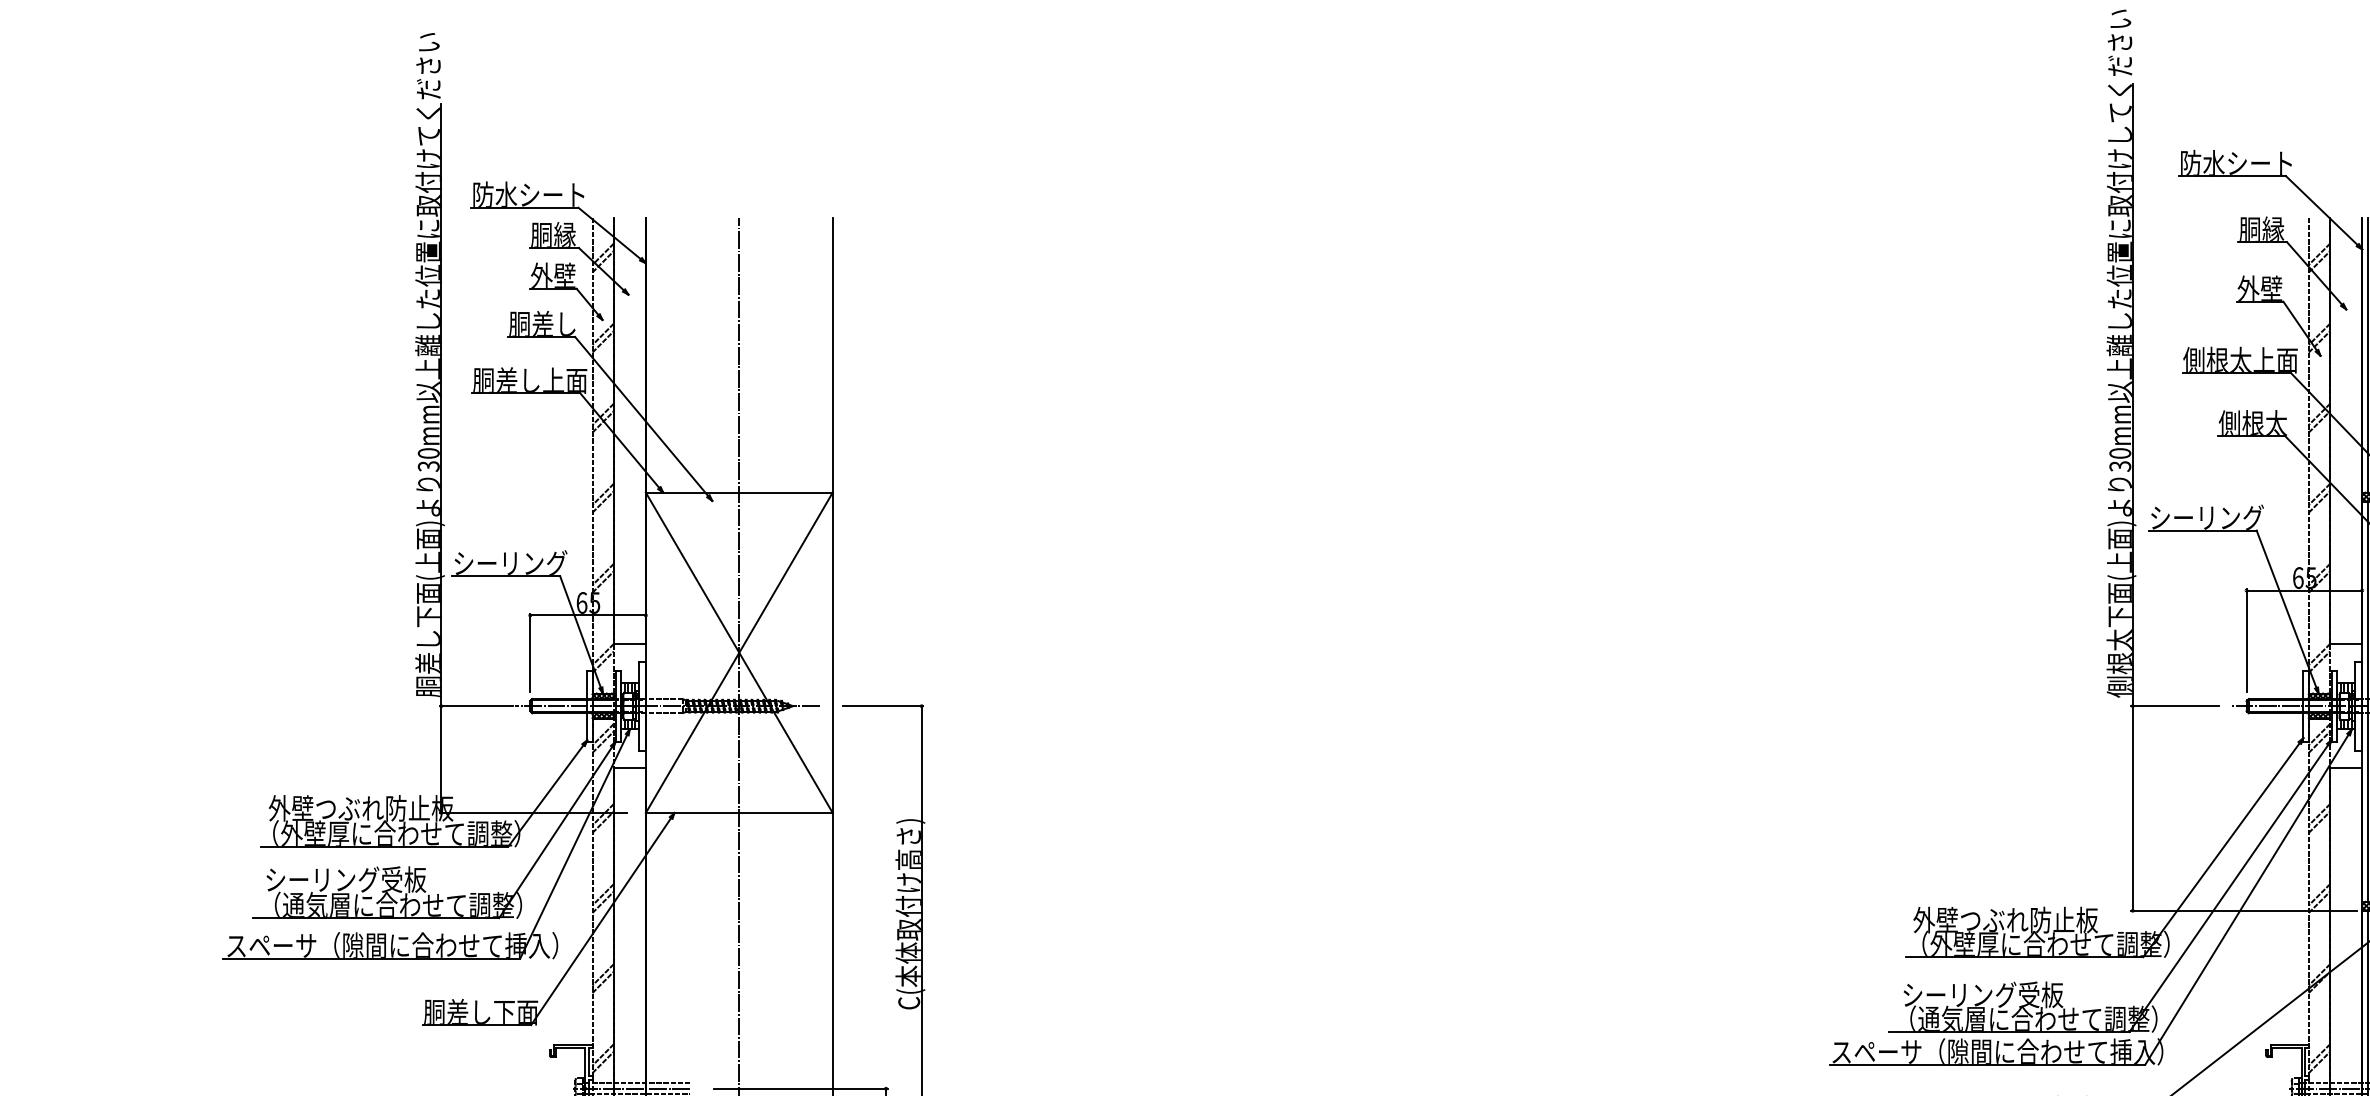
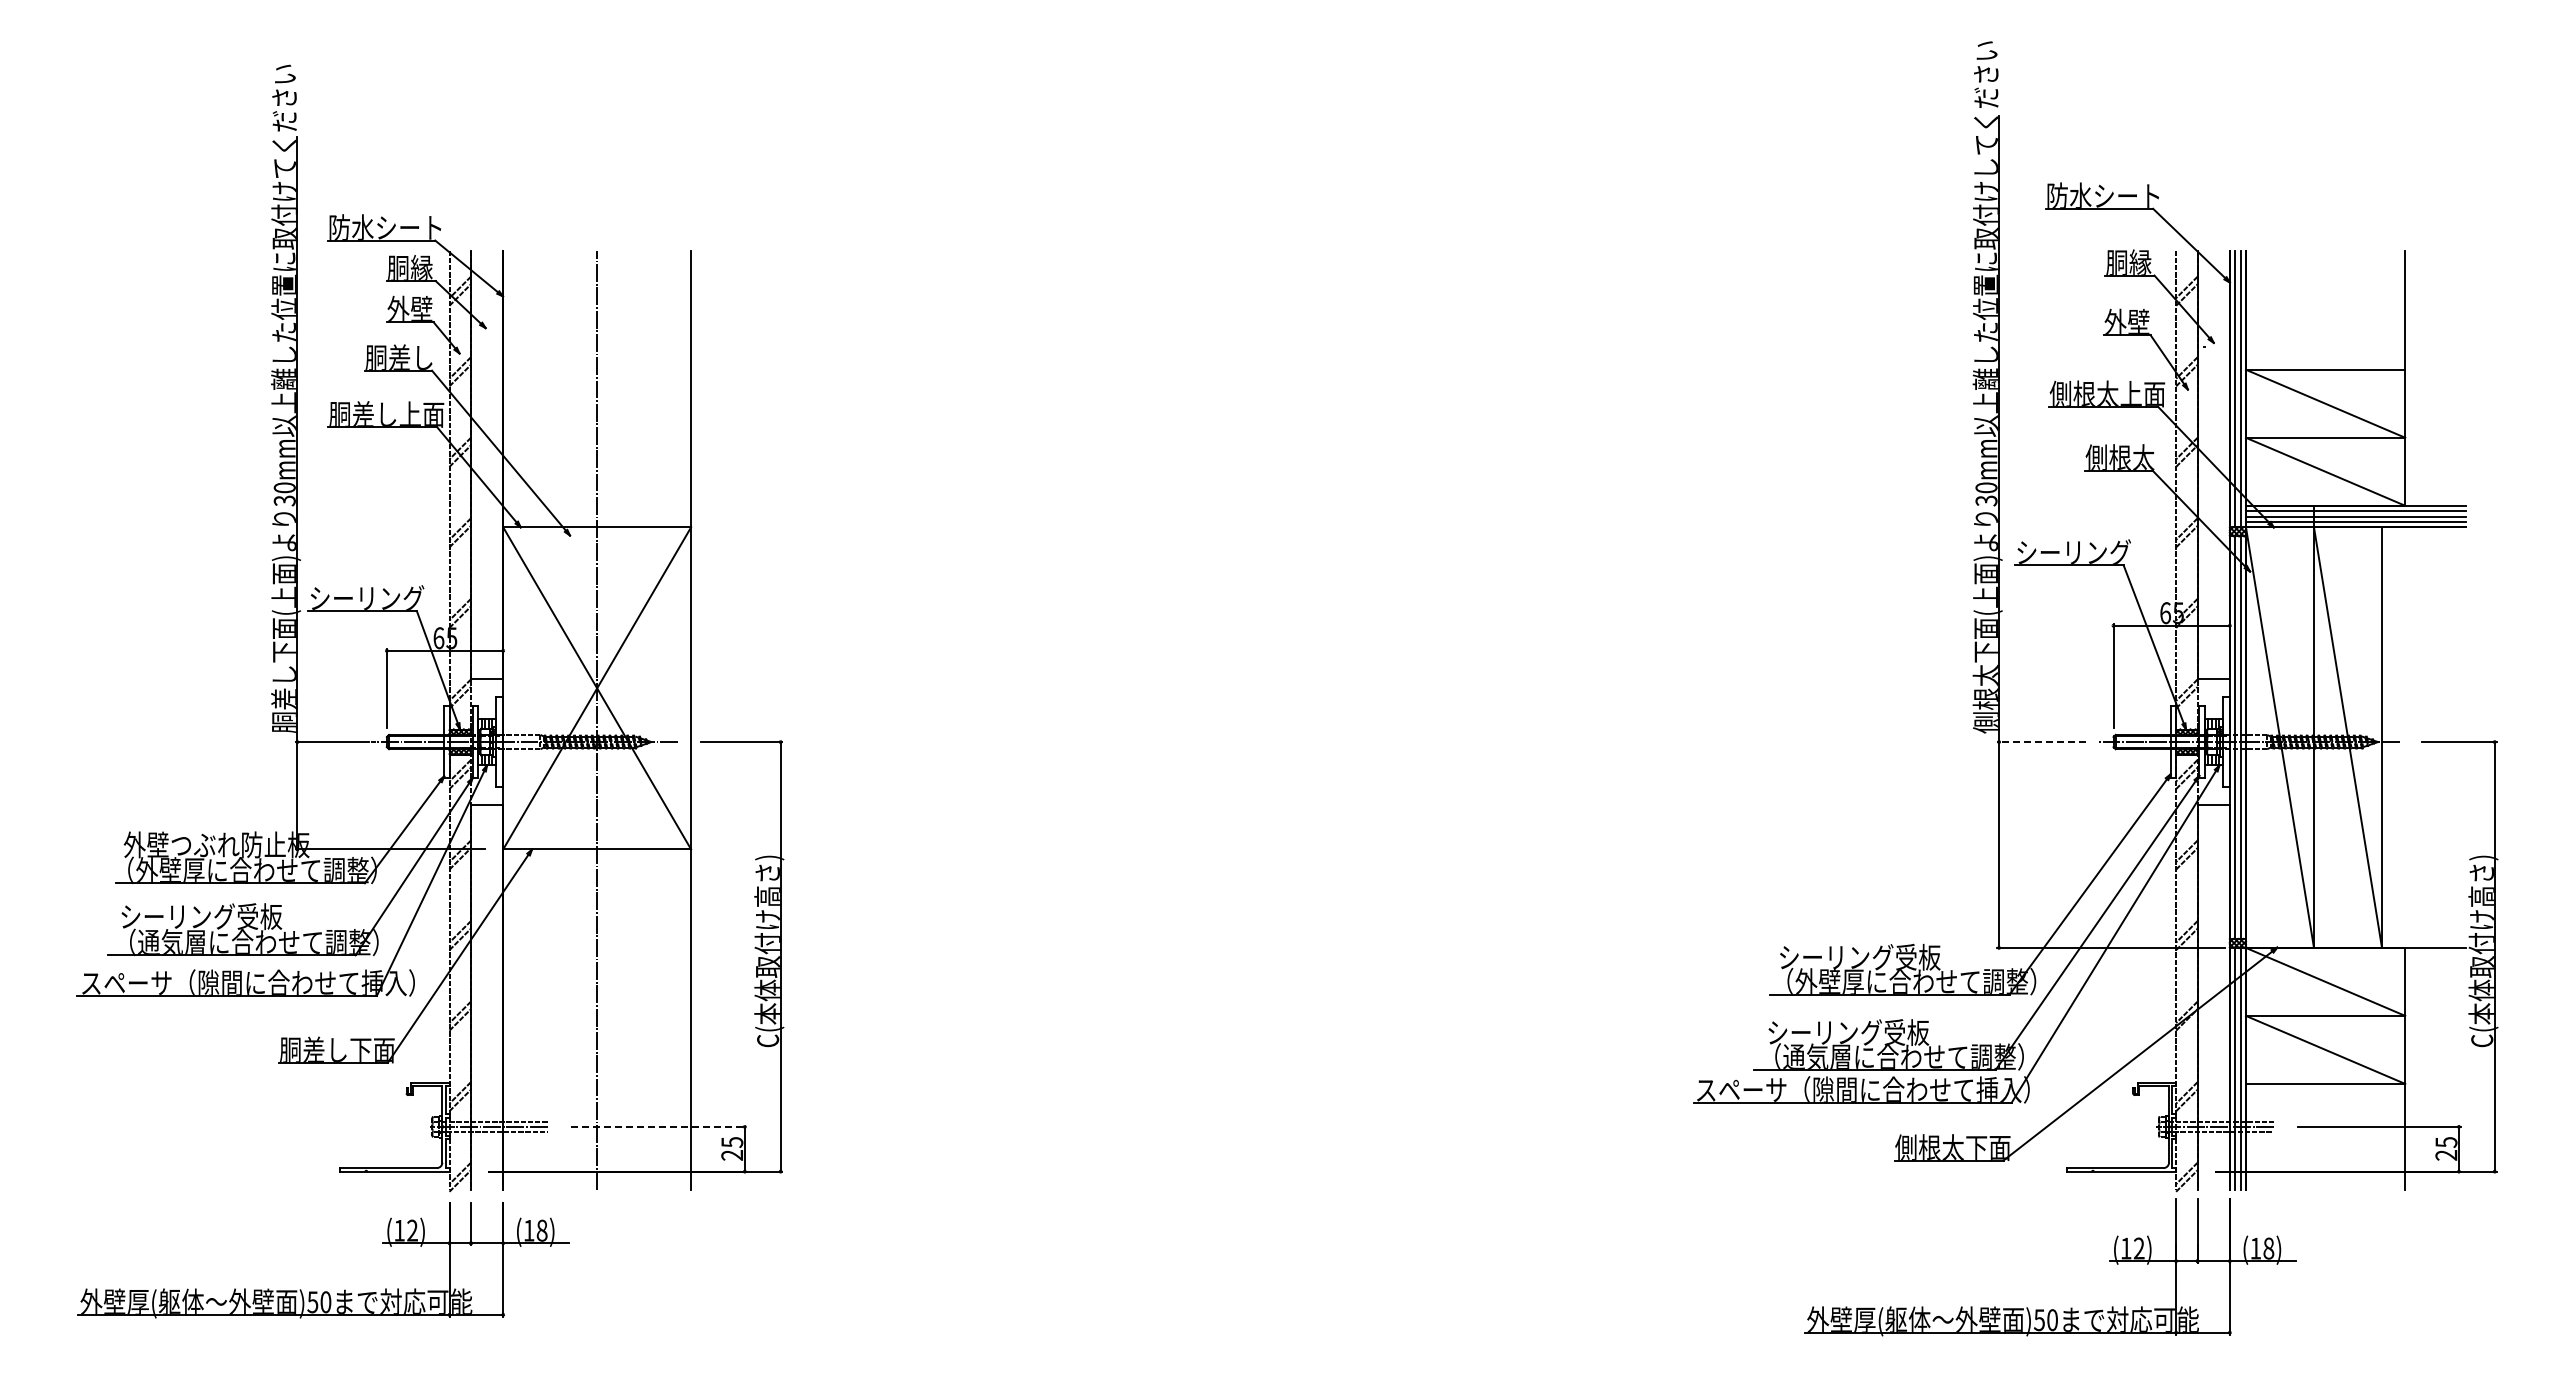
line: (2174, 706) -> (2041, 742), solid -> dashed
text: (2004, 919) -> (1870, 956), 外壁つぶれ防止板 -> シーリング受板
line: (801, 1088) -> (659, 1126), solid -> dashed

